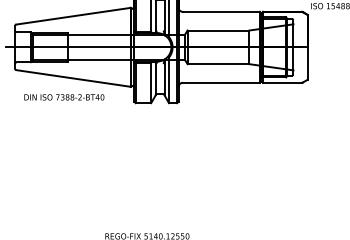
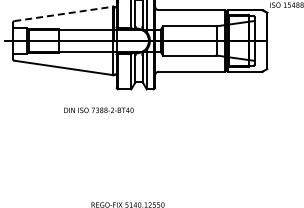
line: (74, 15) -> (64, 13), solid -> dashed
text: (63, 97) -> (98, 110), moved

